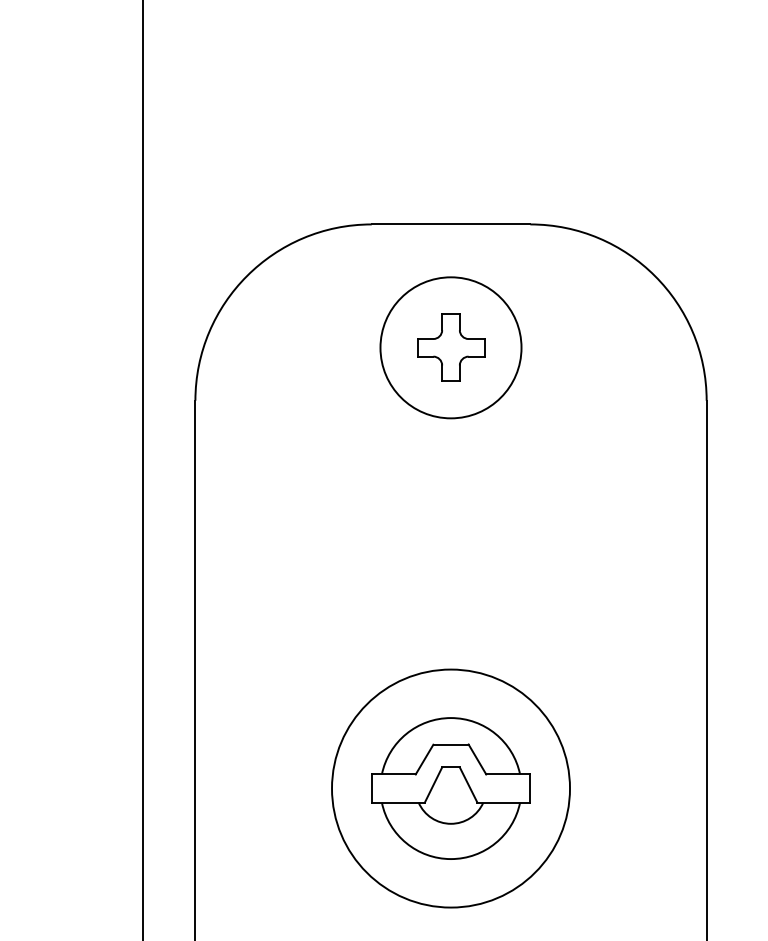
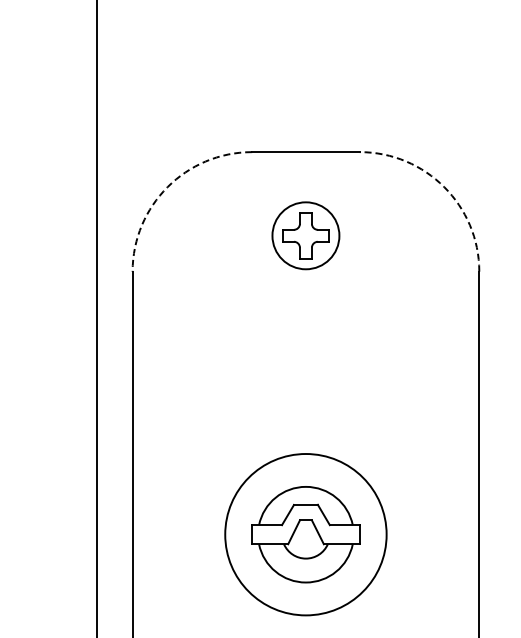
arc: (246, 276) -> (167, 187), solid -> dashed
arc: (655, 276) -> (444, 187), solid -> dashed
circle: (450, 347) -> (305, 235), size x0.7

